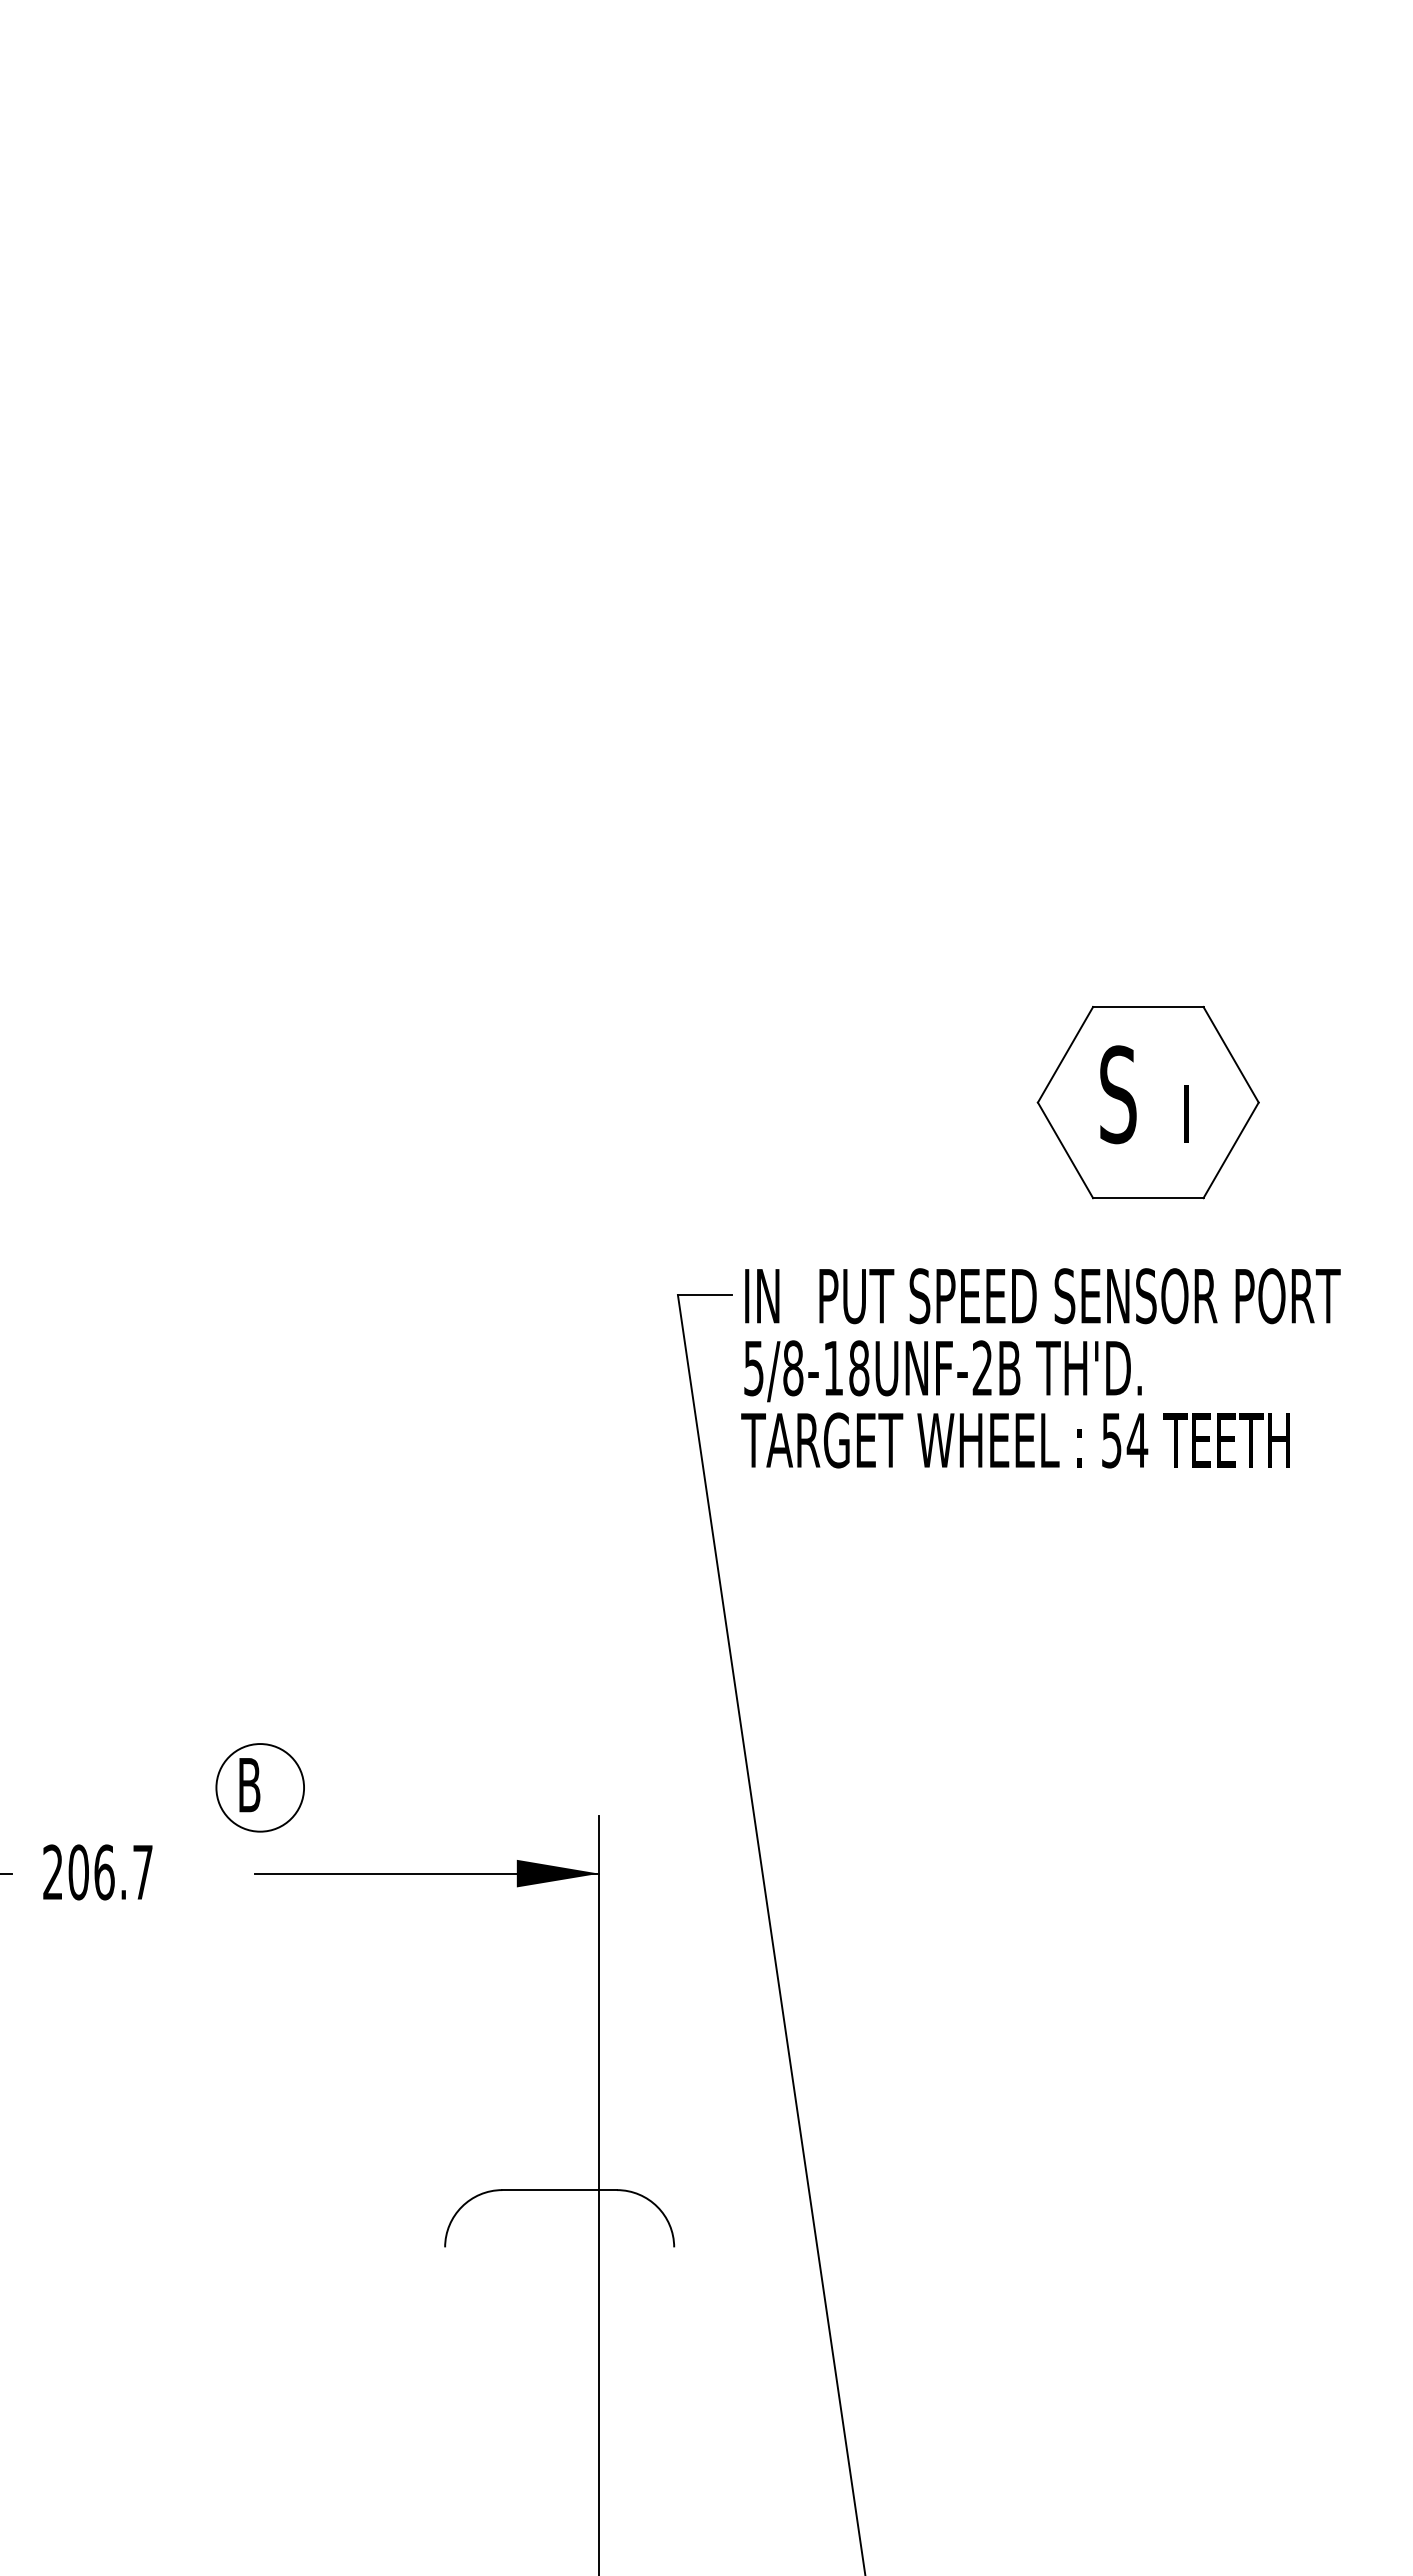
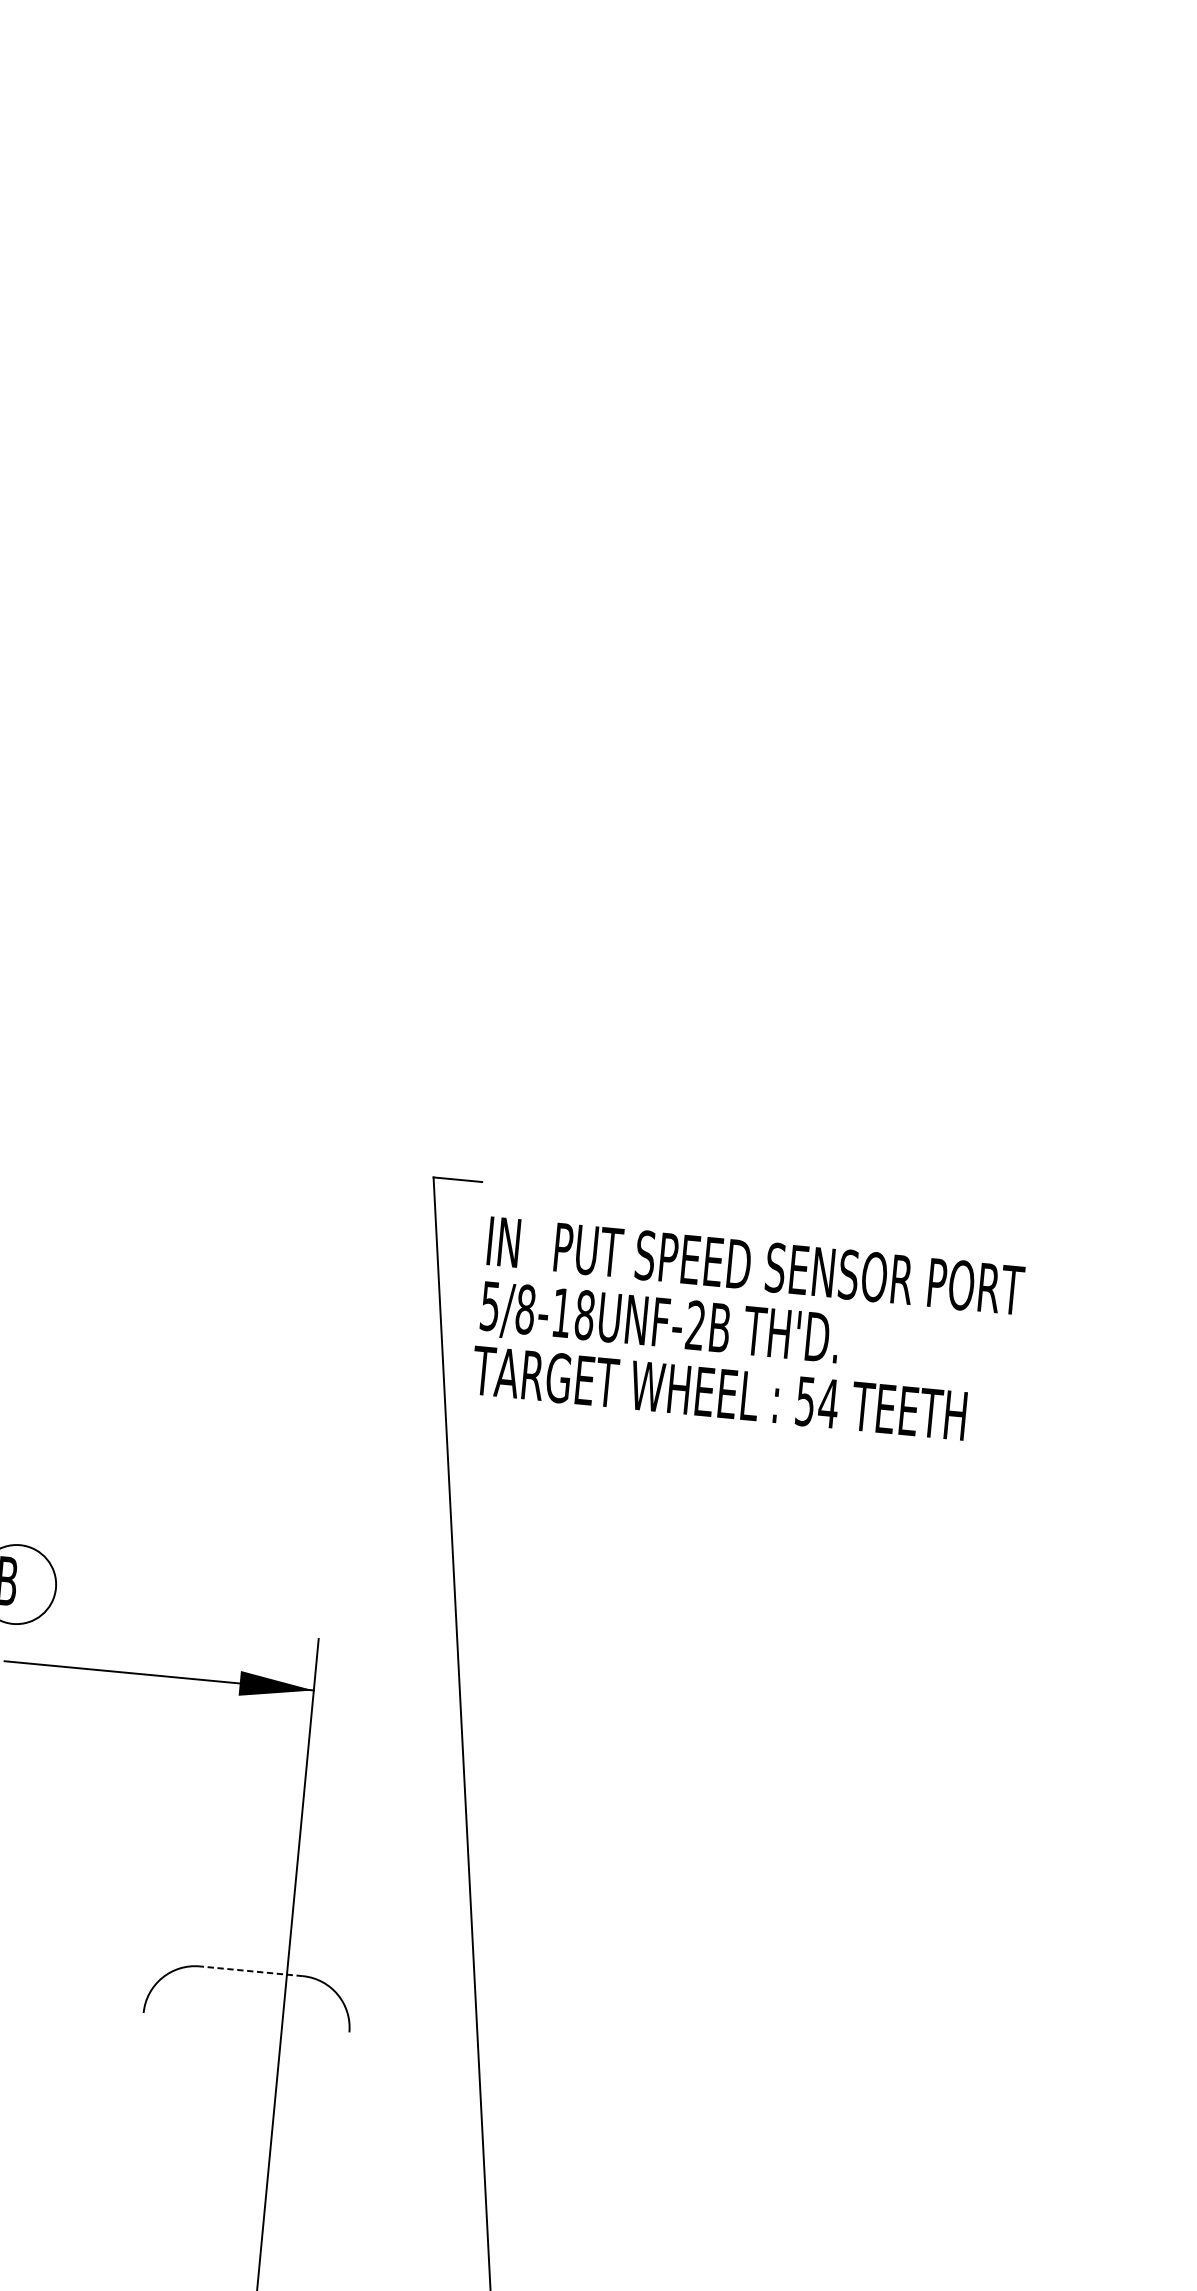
part: (1147, 1102) -> (871, 1044), removed
text: (1040, 1368) -> (747, 1330), moved
line: (559, 2190) -> (251, 1971), solid -> dashed

